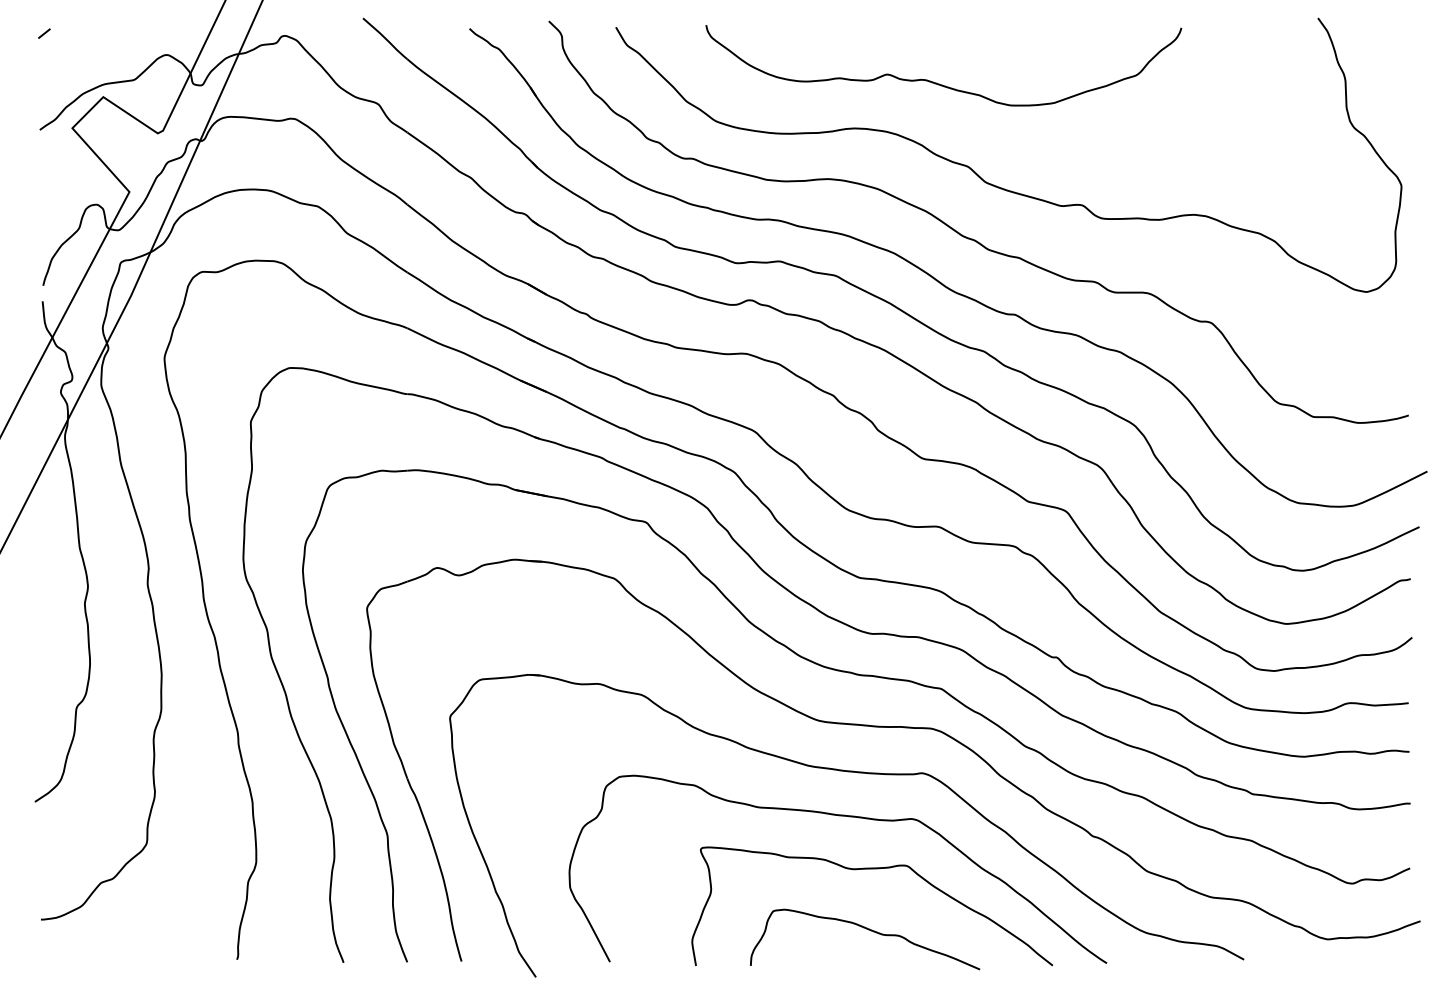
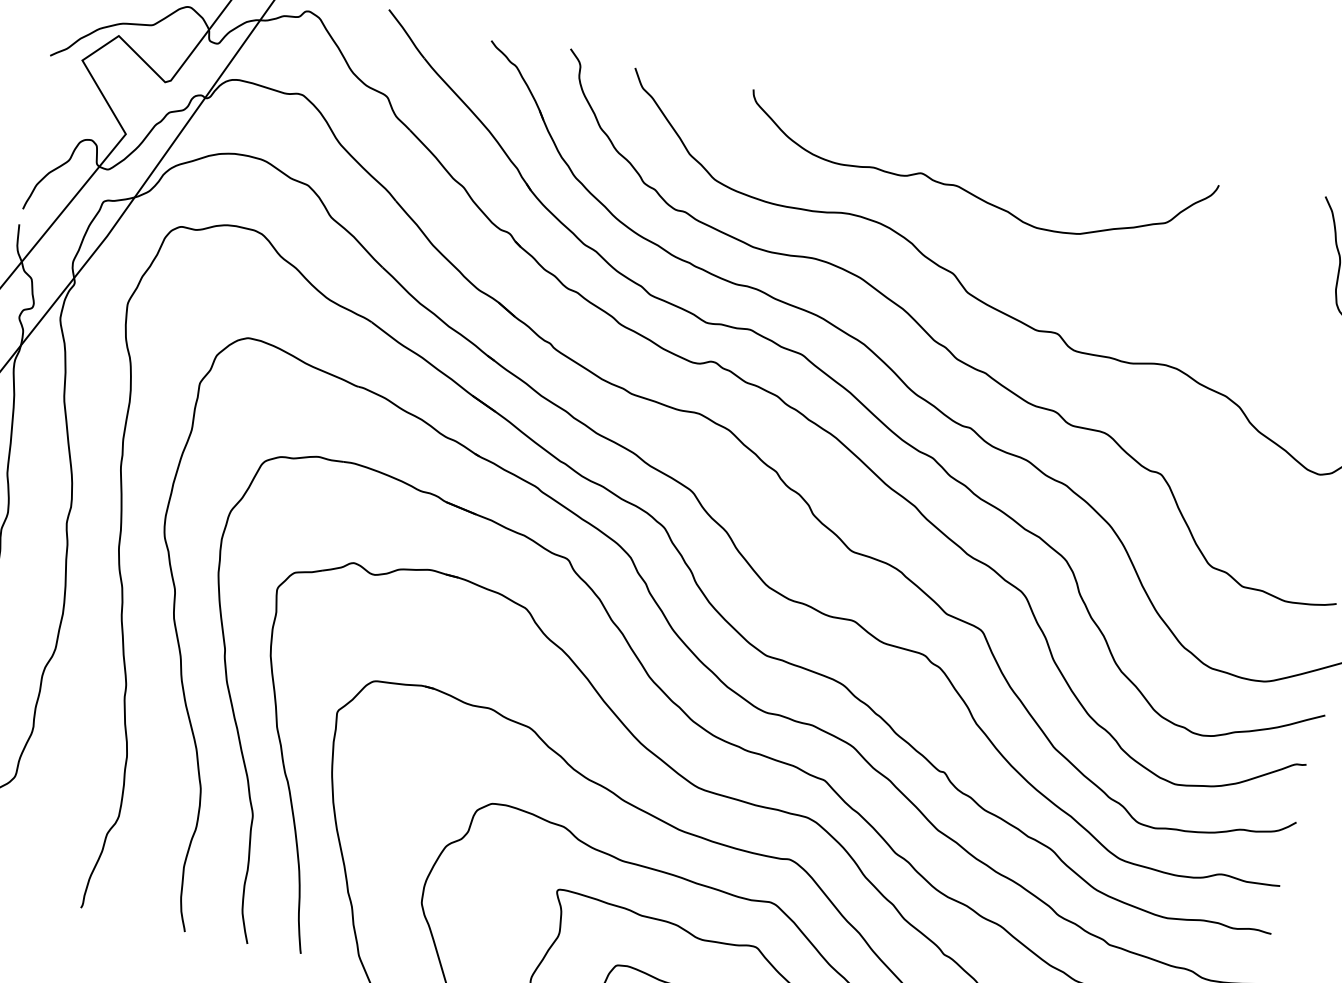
curve: (936, 82) -> (968, 190), moved

